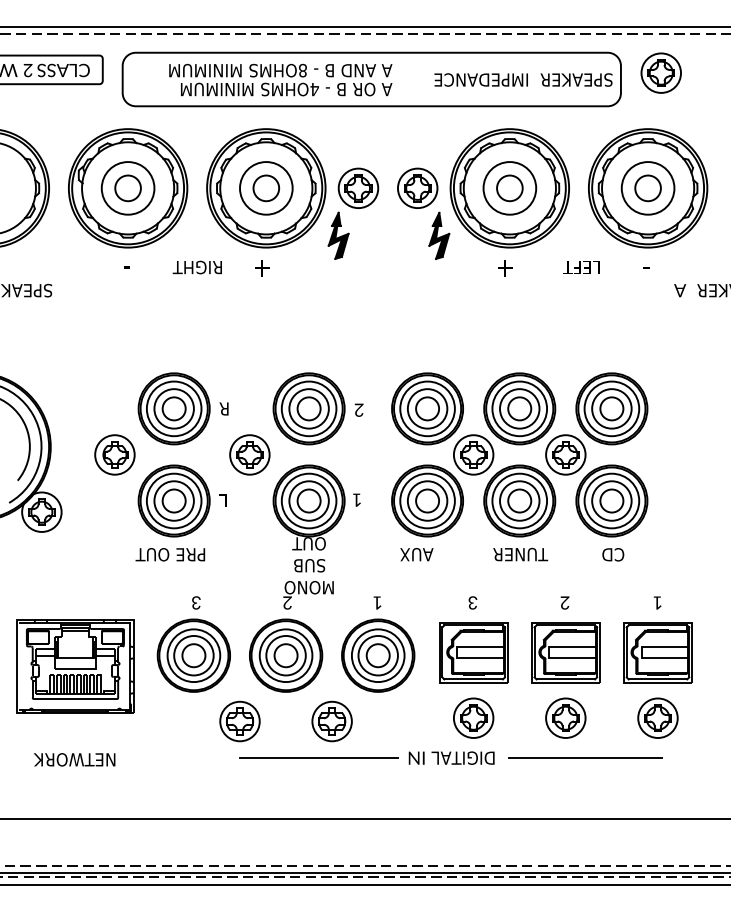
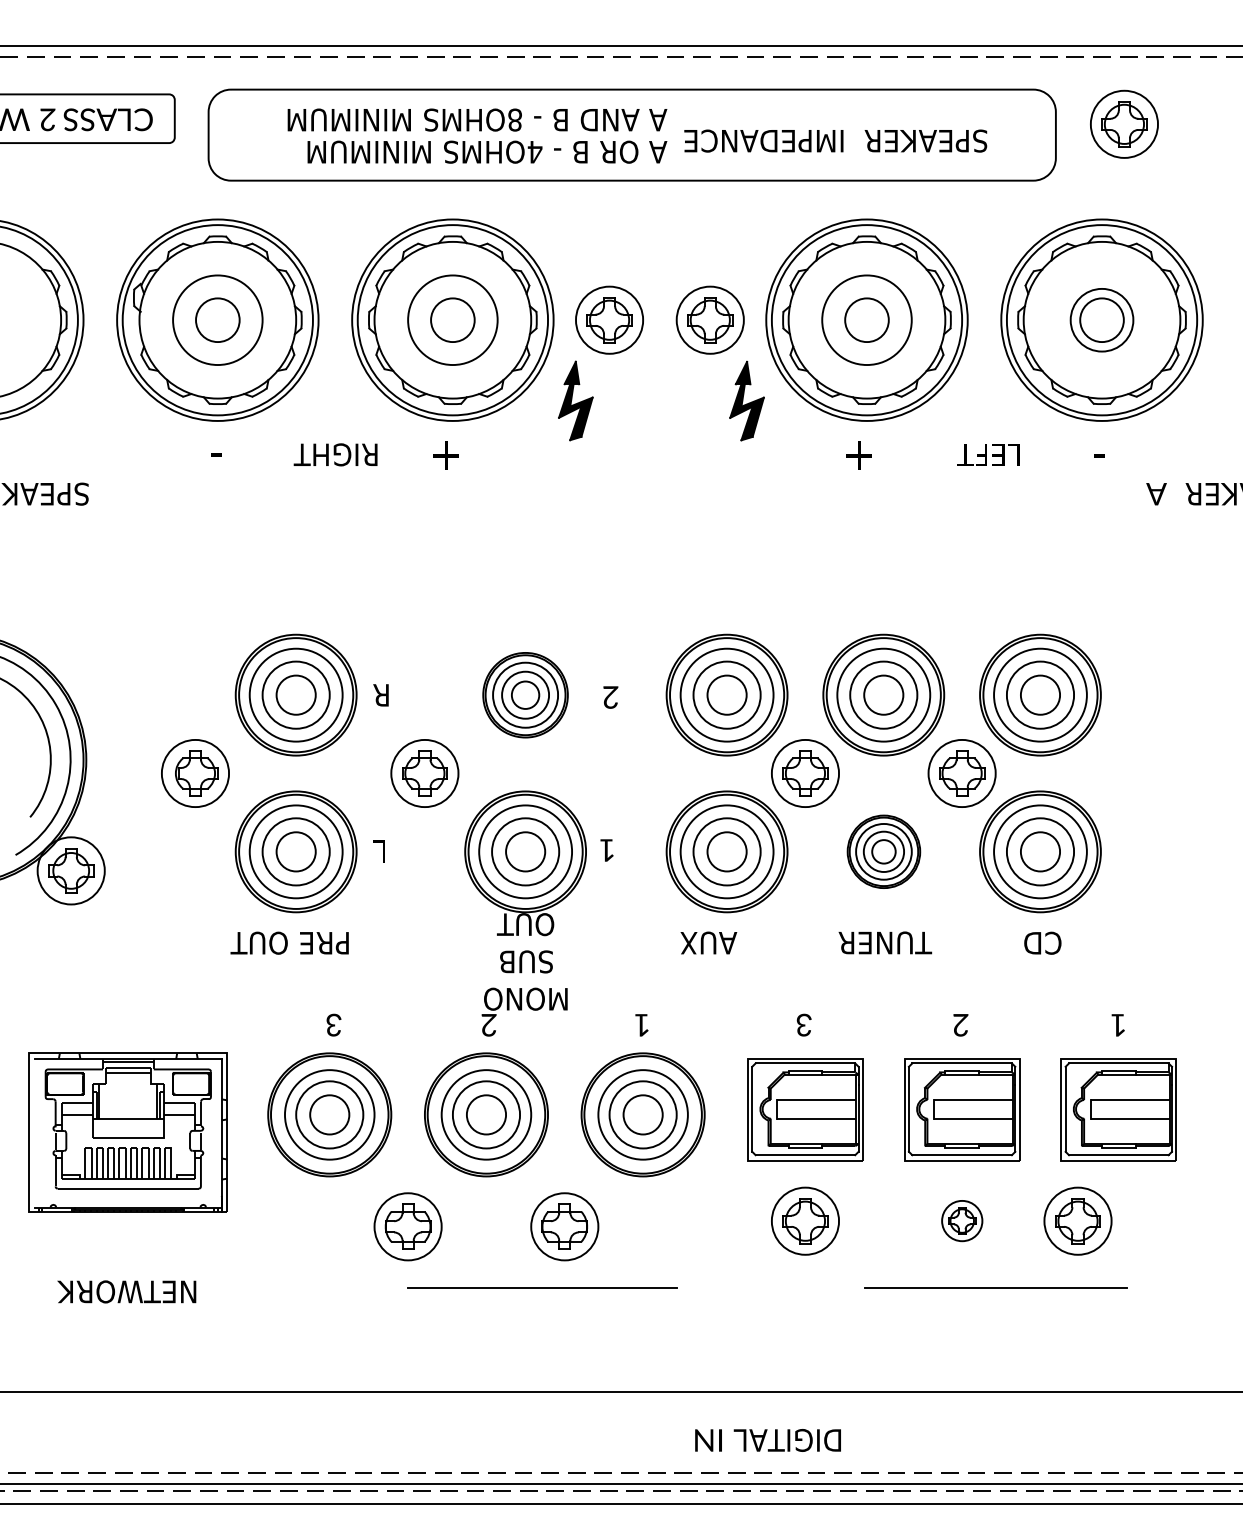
text: (523, 79) -> (835, 140), moved
circle: (647, 188) -> (1101, 320), size x0.7
part: (308, 408) -> (524, 694), size x0.7
part: (519, 500) -> (883, 850), size x0.6
part: (565, 717) -> (961, 1219), size x0.6
part: (657, 717) -> (1077, 1219), moved
text: (451, 757) -> (767, 1439), moved

